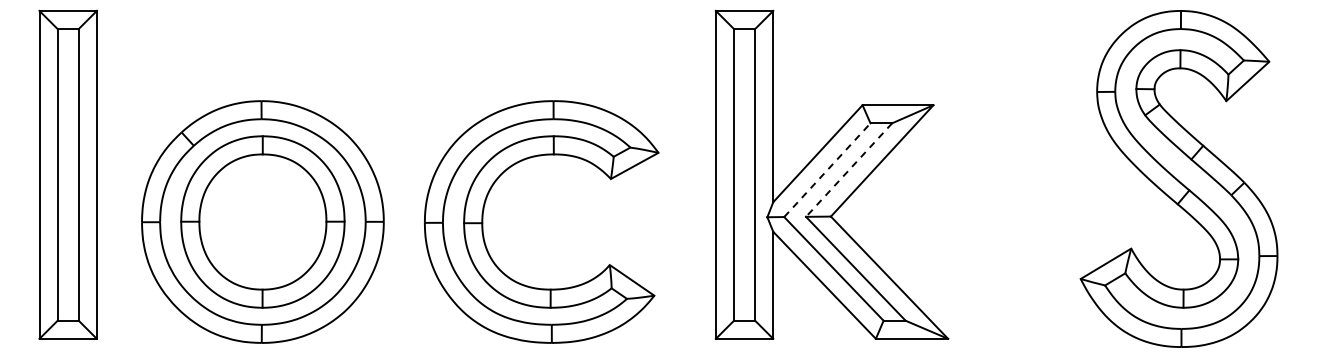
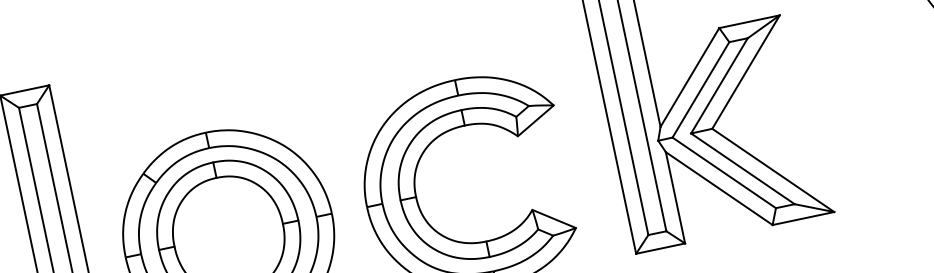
line: (827, 170) -> (701, 90), dashed -> solid
line: (849, 170) -> (719, 86), dashed -> solid

